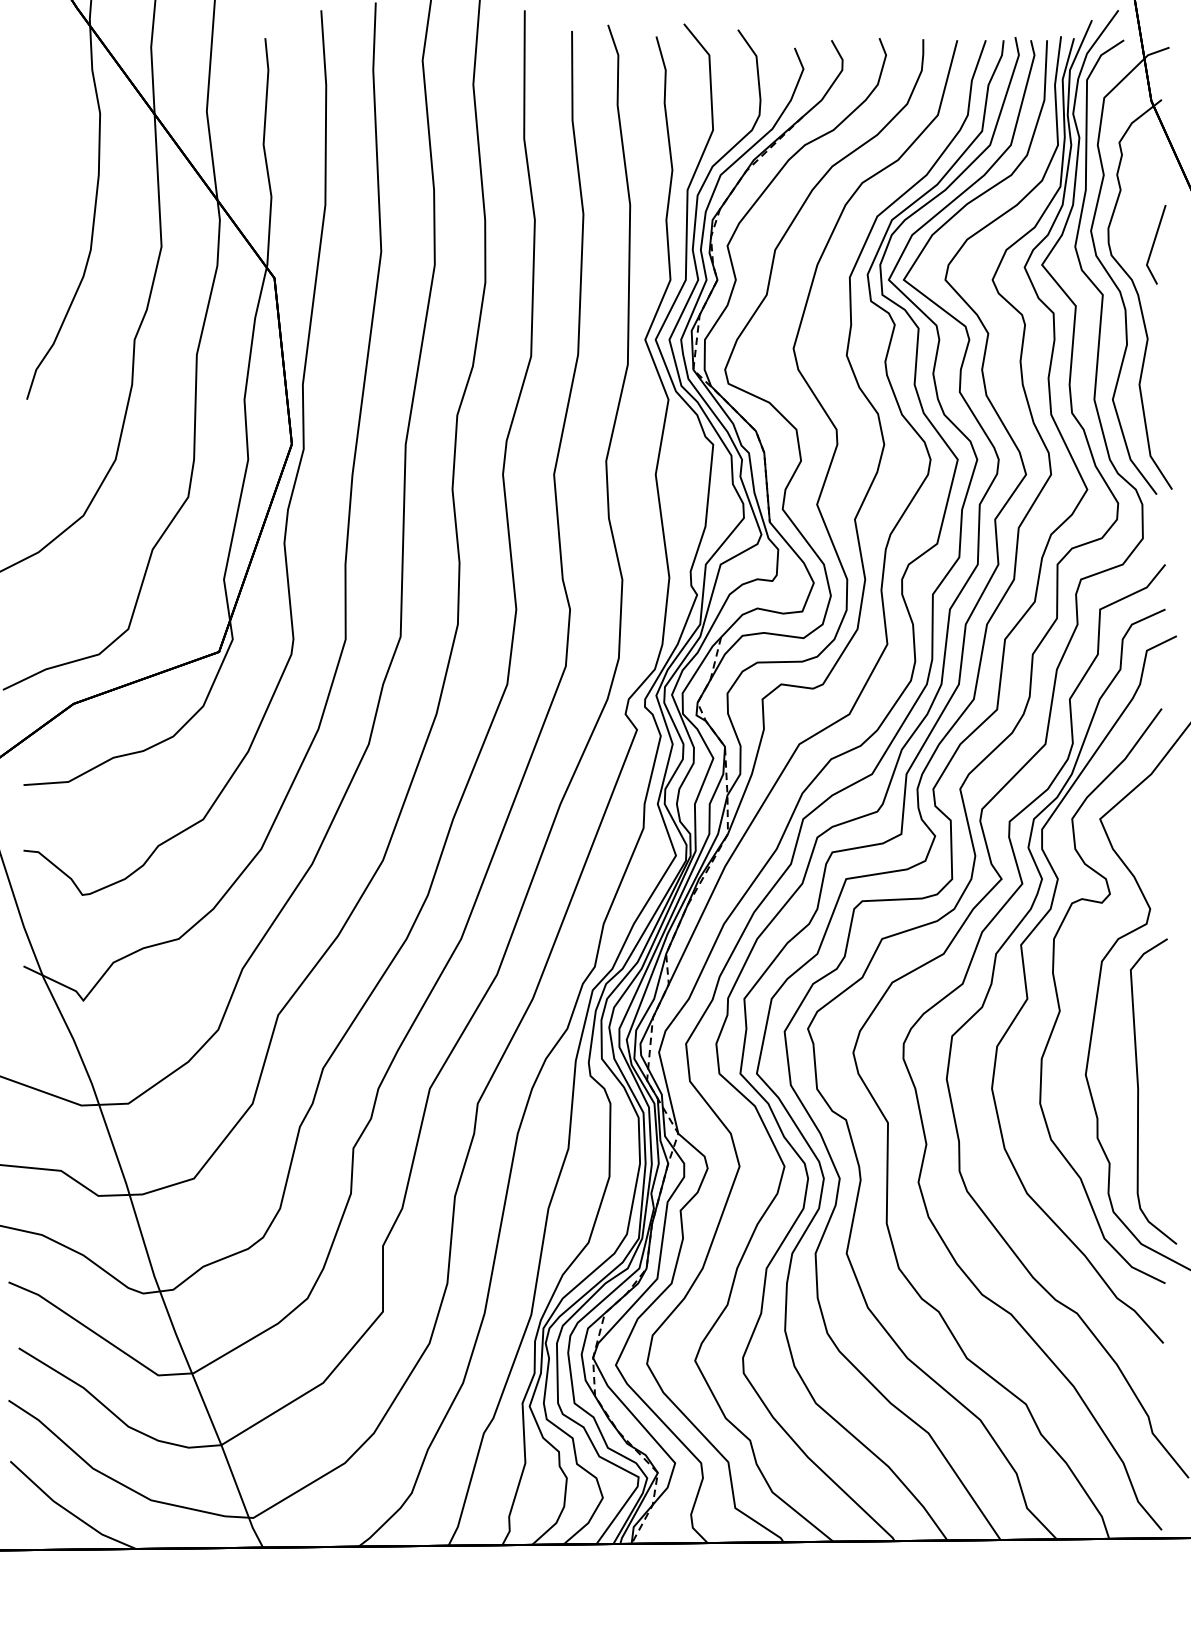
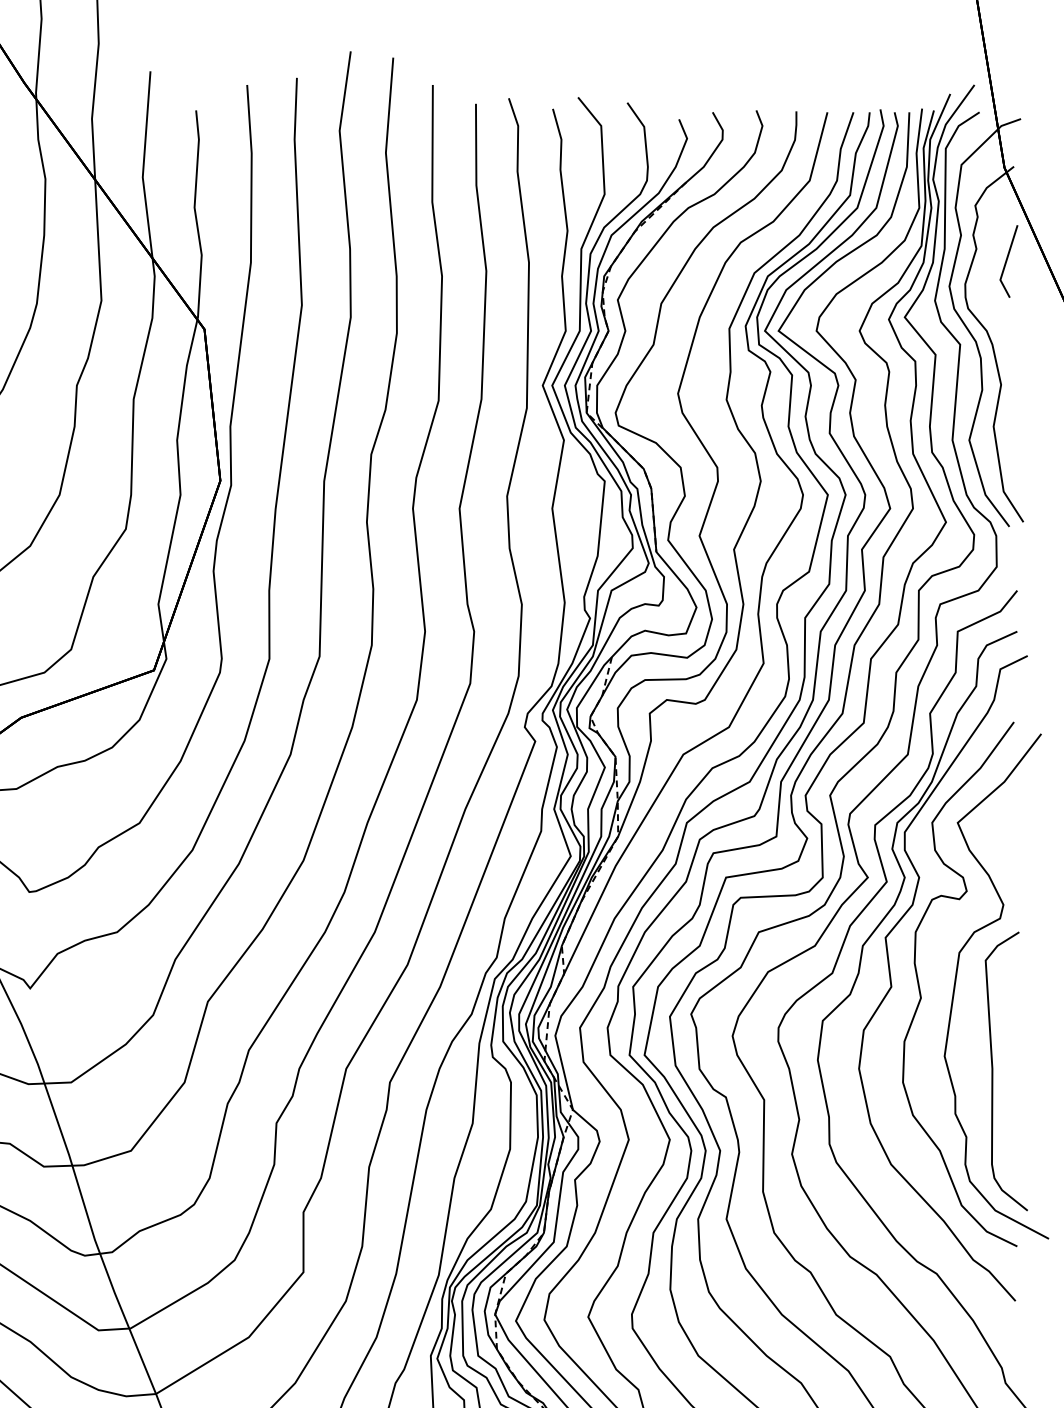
line: (1154, 244) -> (1007, 261), moved

